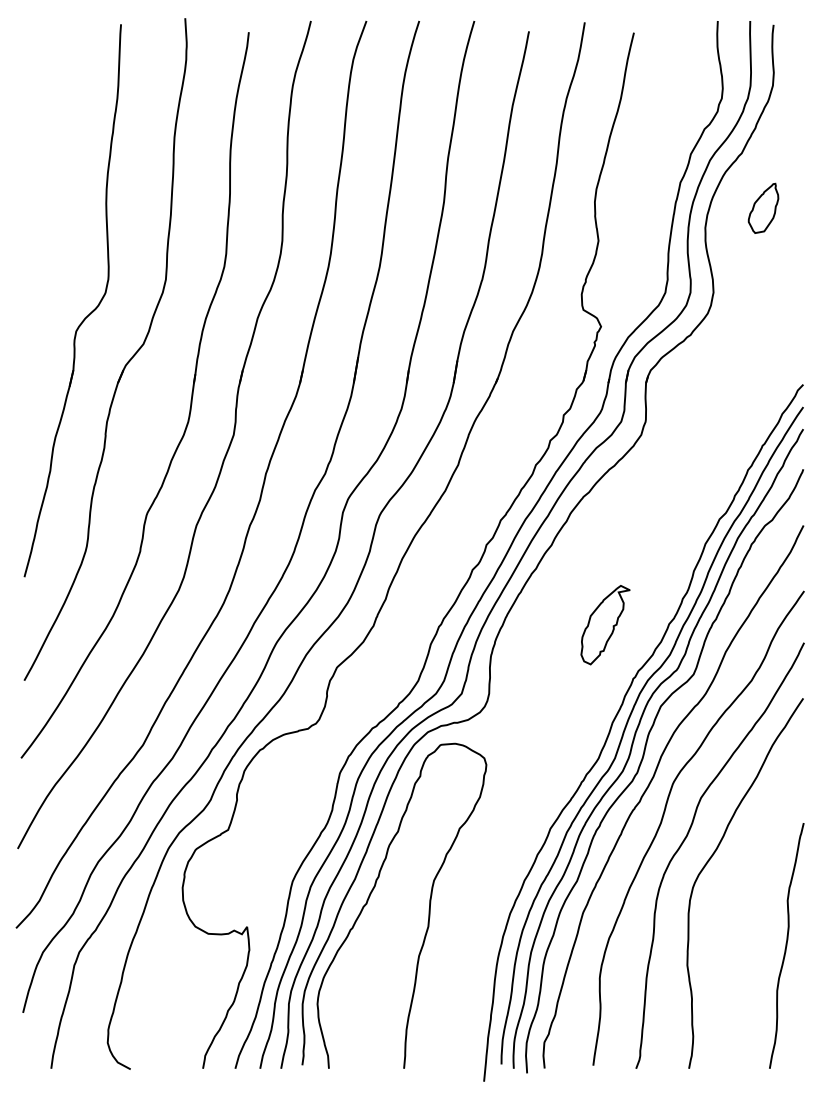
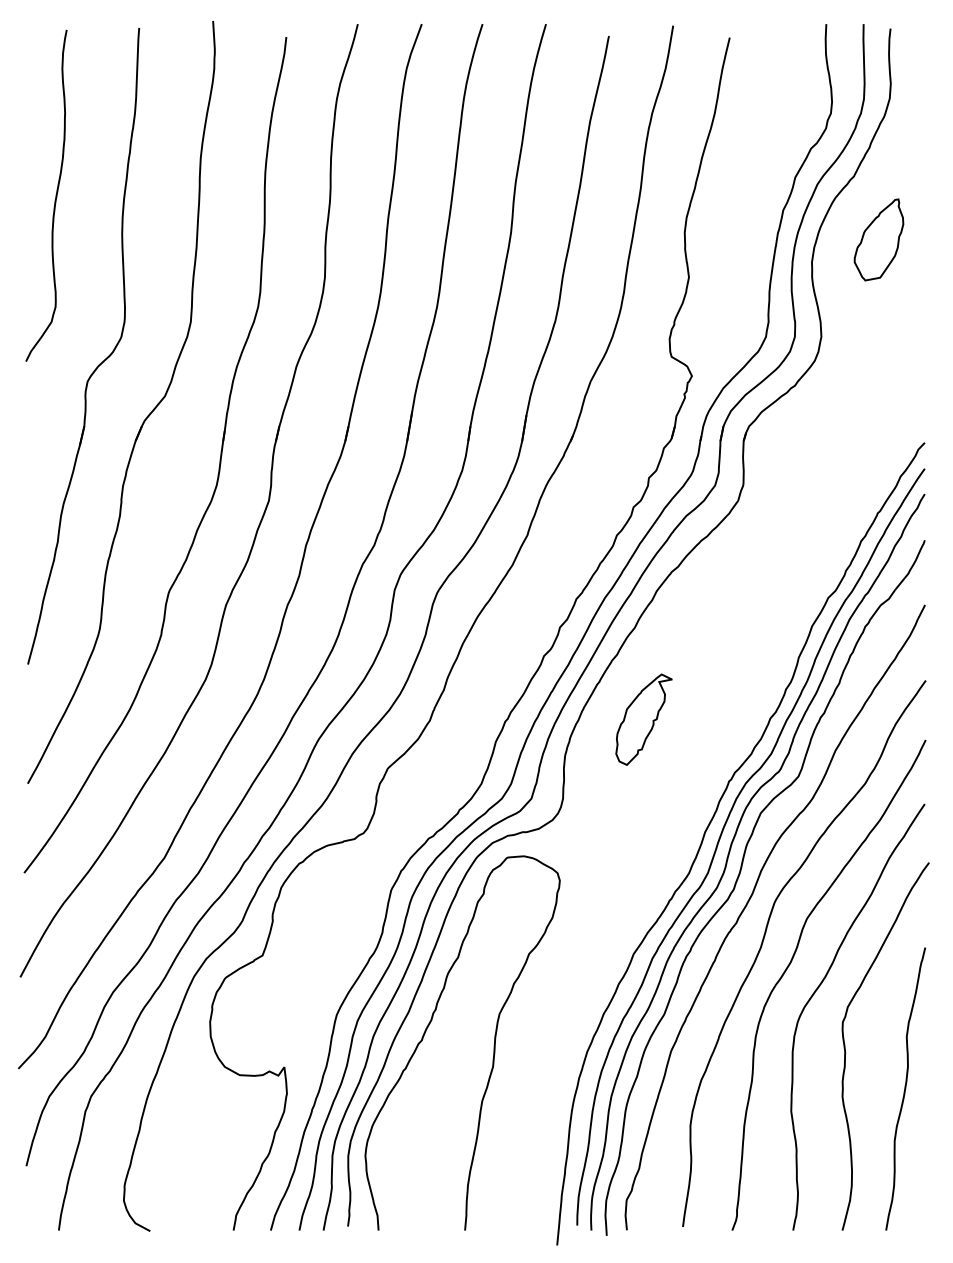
curve: (47, 173) -> (54, 199), added
part: (763, 208) -> (878, 240), size x1.43
part: (605, 625) -> (644, 720), moved
curve: (735, 913) -> (846, 1051), added

